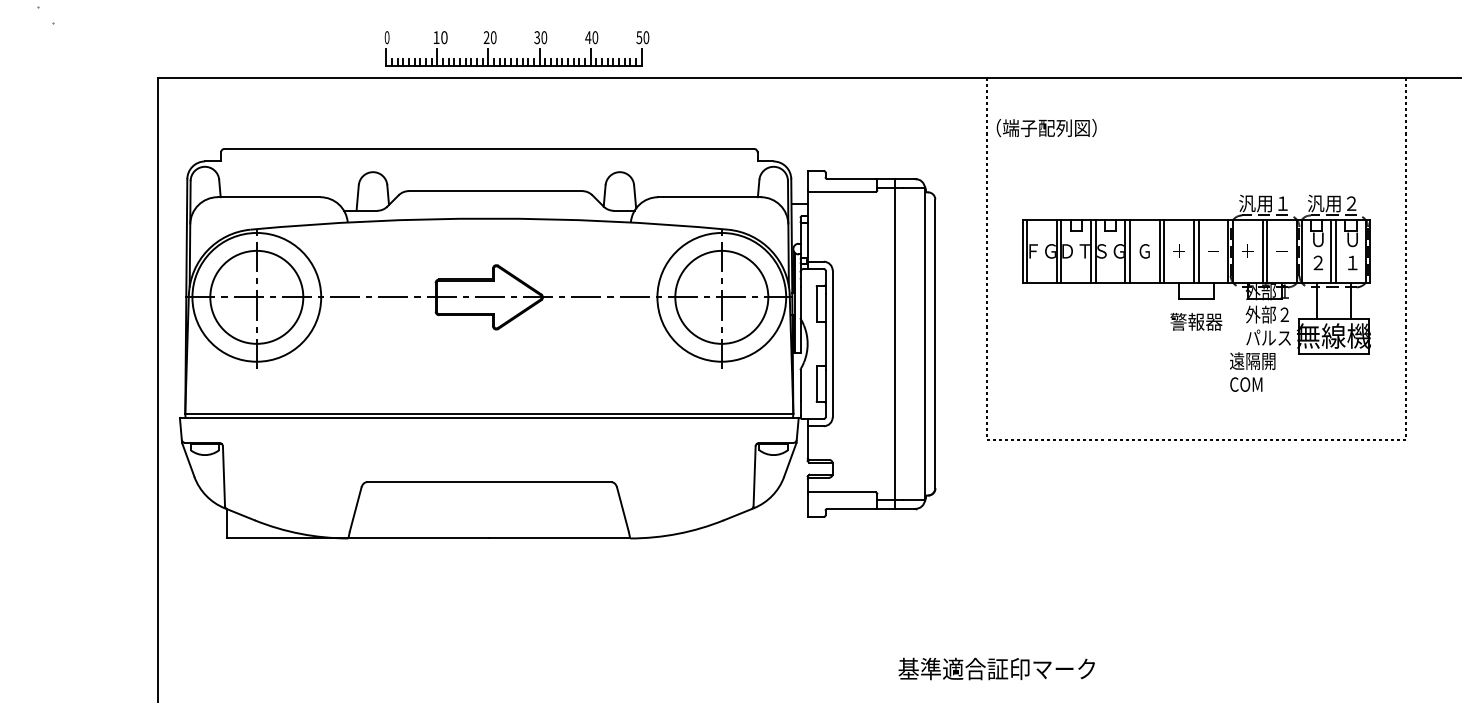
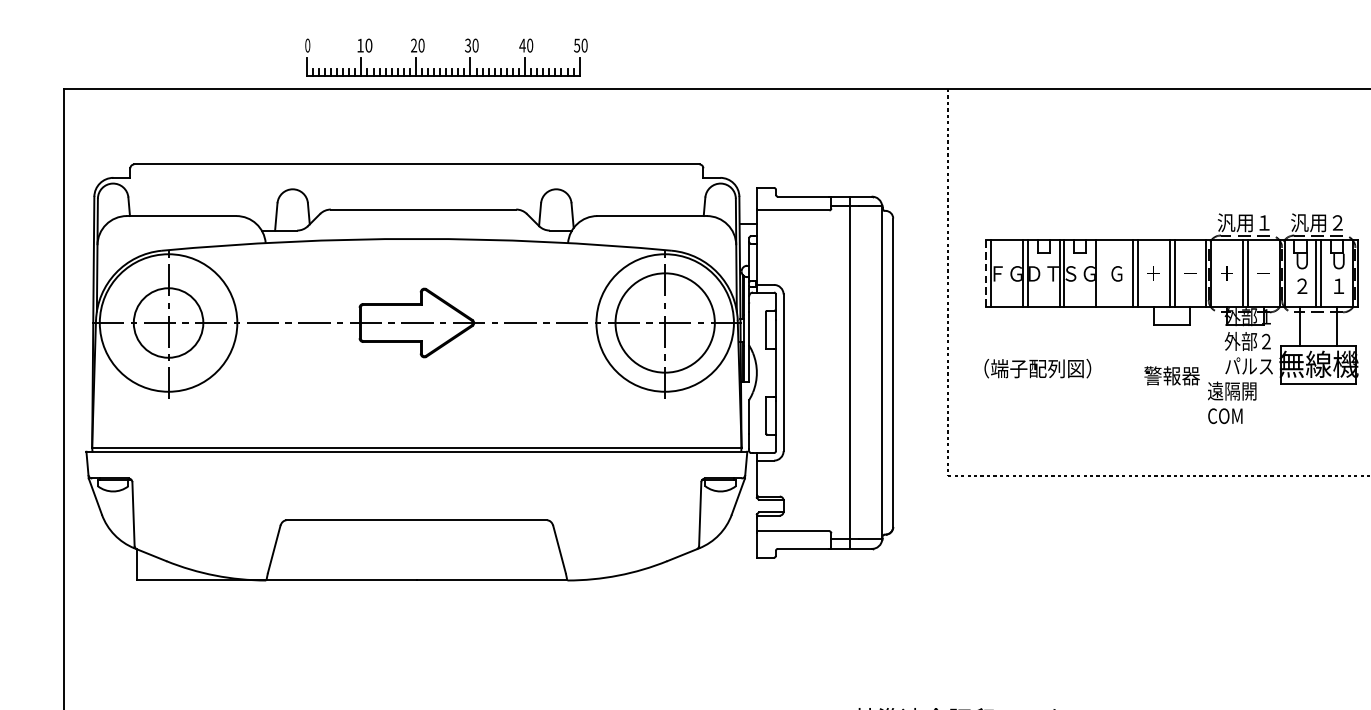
text: (1046, 128) -> (1037, 369), moved
line: (1022, 251) -> (986, 274), solid -> dashed
line: (1130, 251) -> (1101, 274), removed
circle: (256, 296) -> (168, 322), size x0.7
text: (1196, 321) -> (1172, 375), moved

